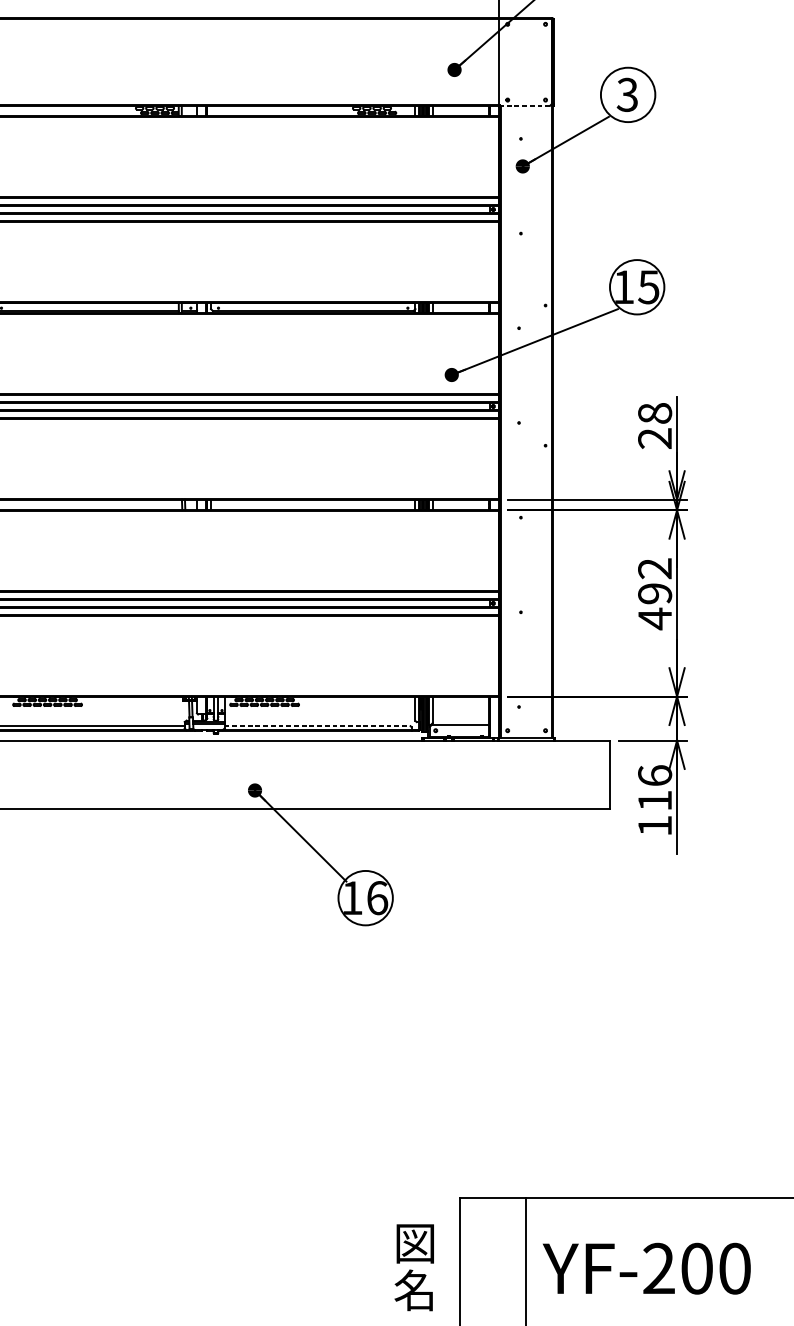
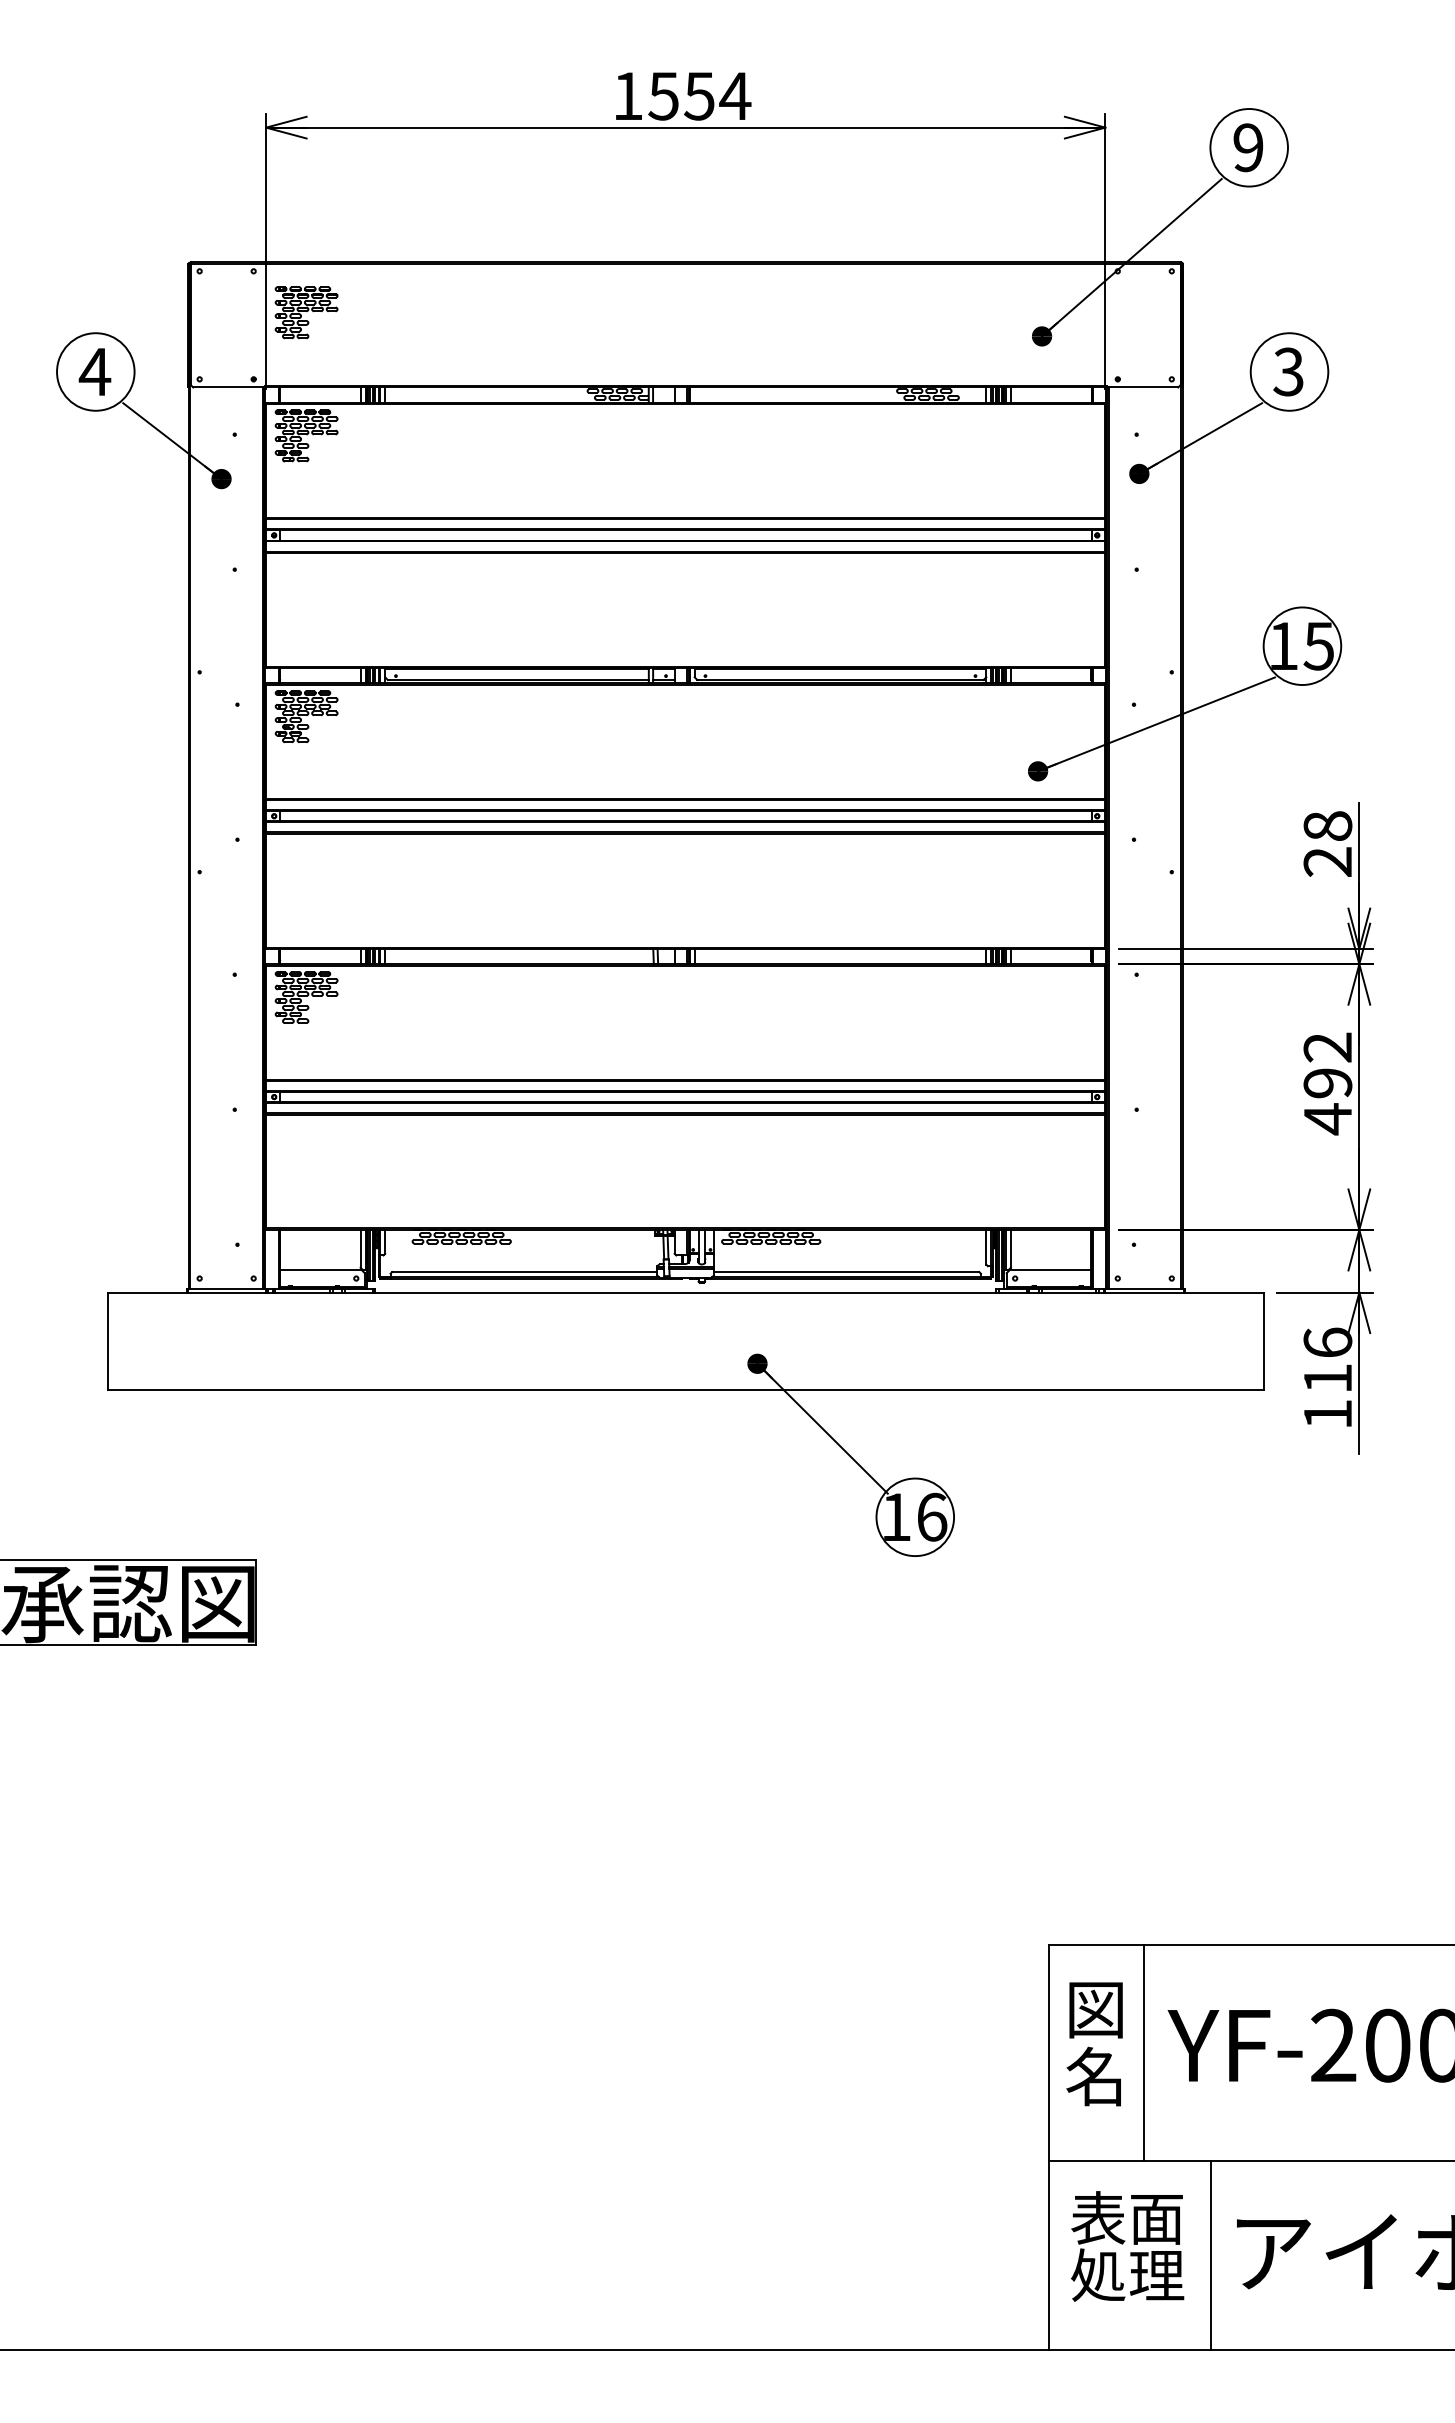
line: (525, 105) -> (1142, 387), dashed -> solid
line: (317, 726) -> (846, 1272), dashed -> solid
text: (414, 1267) -> (1094, 2044), moved

